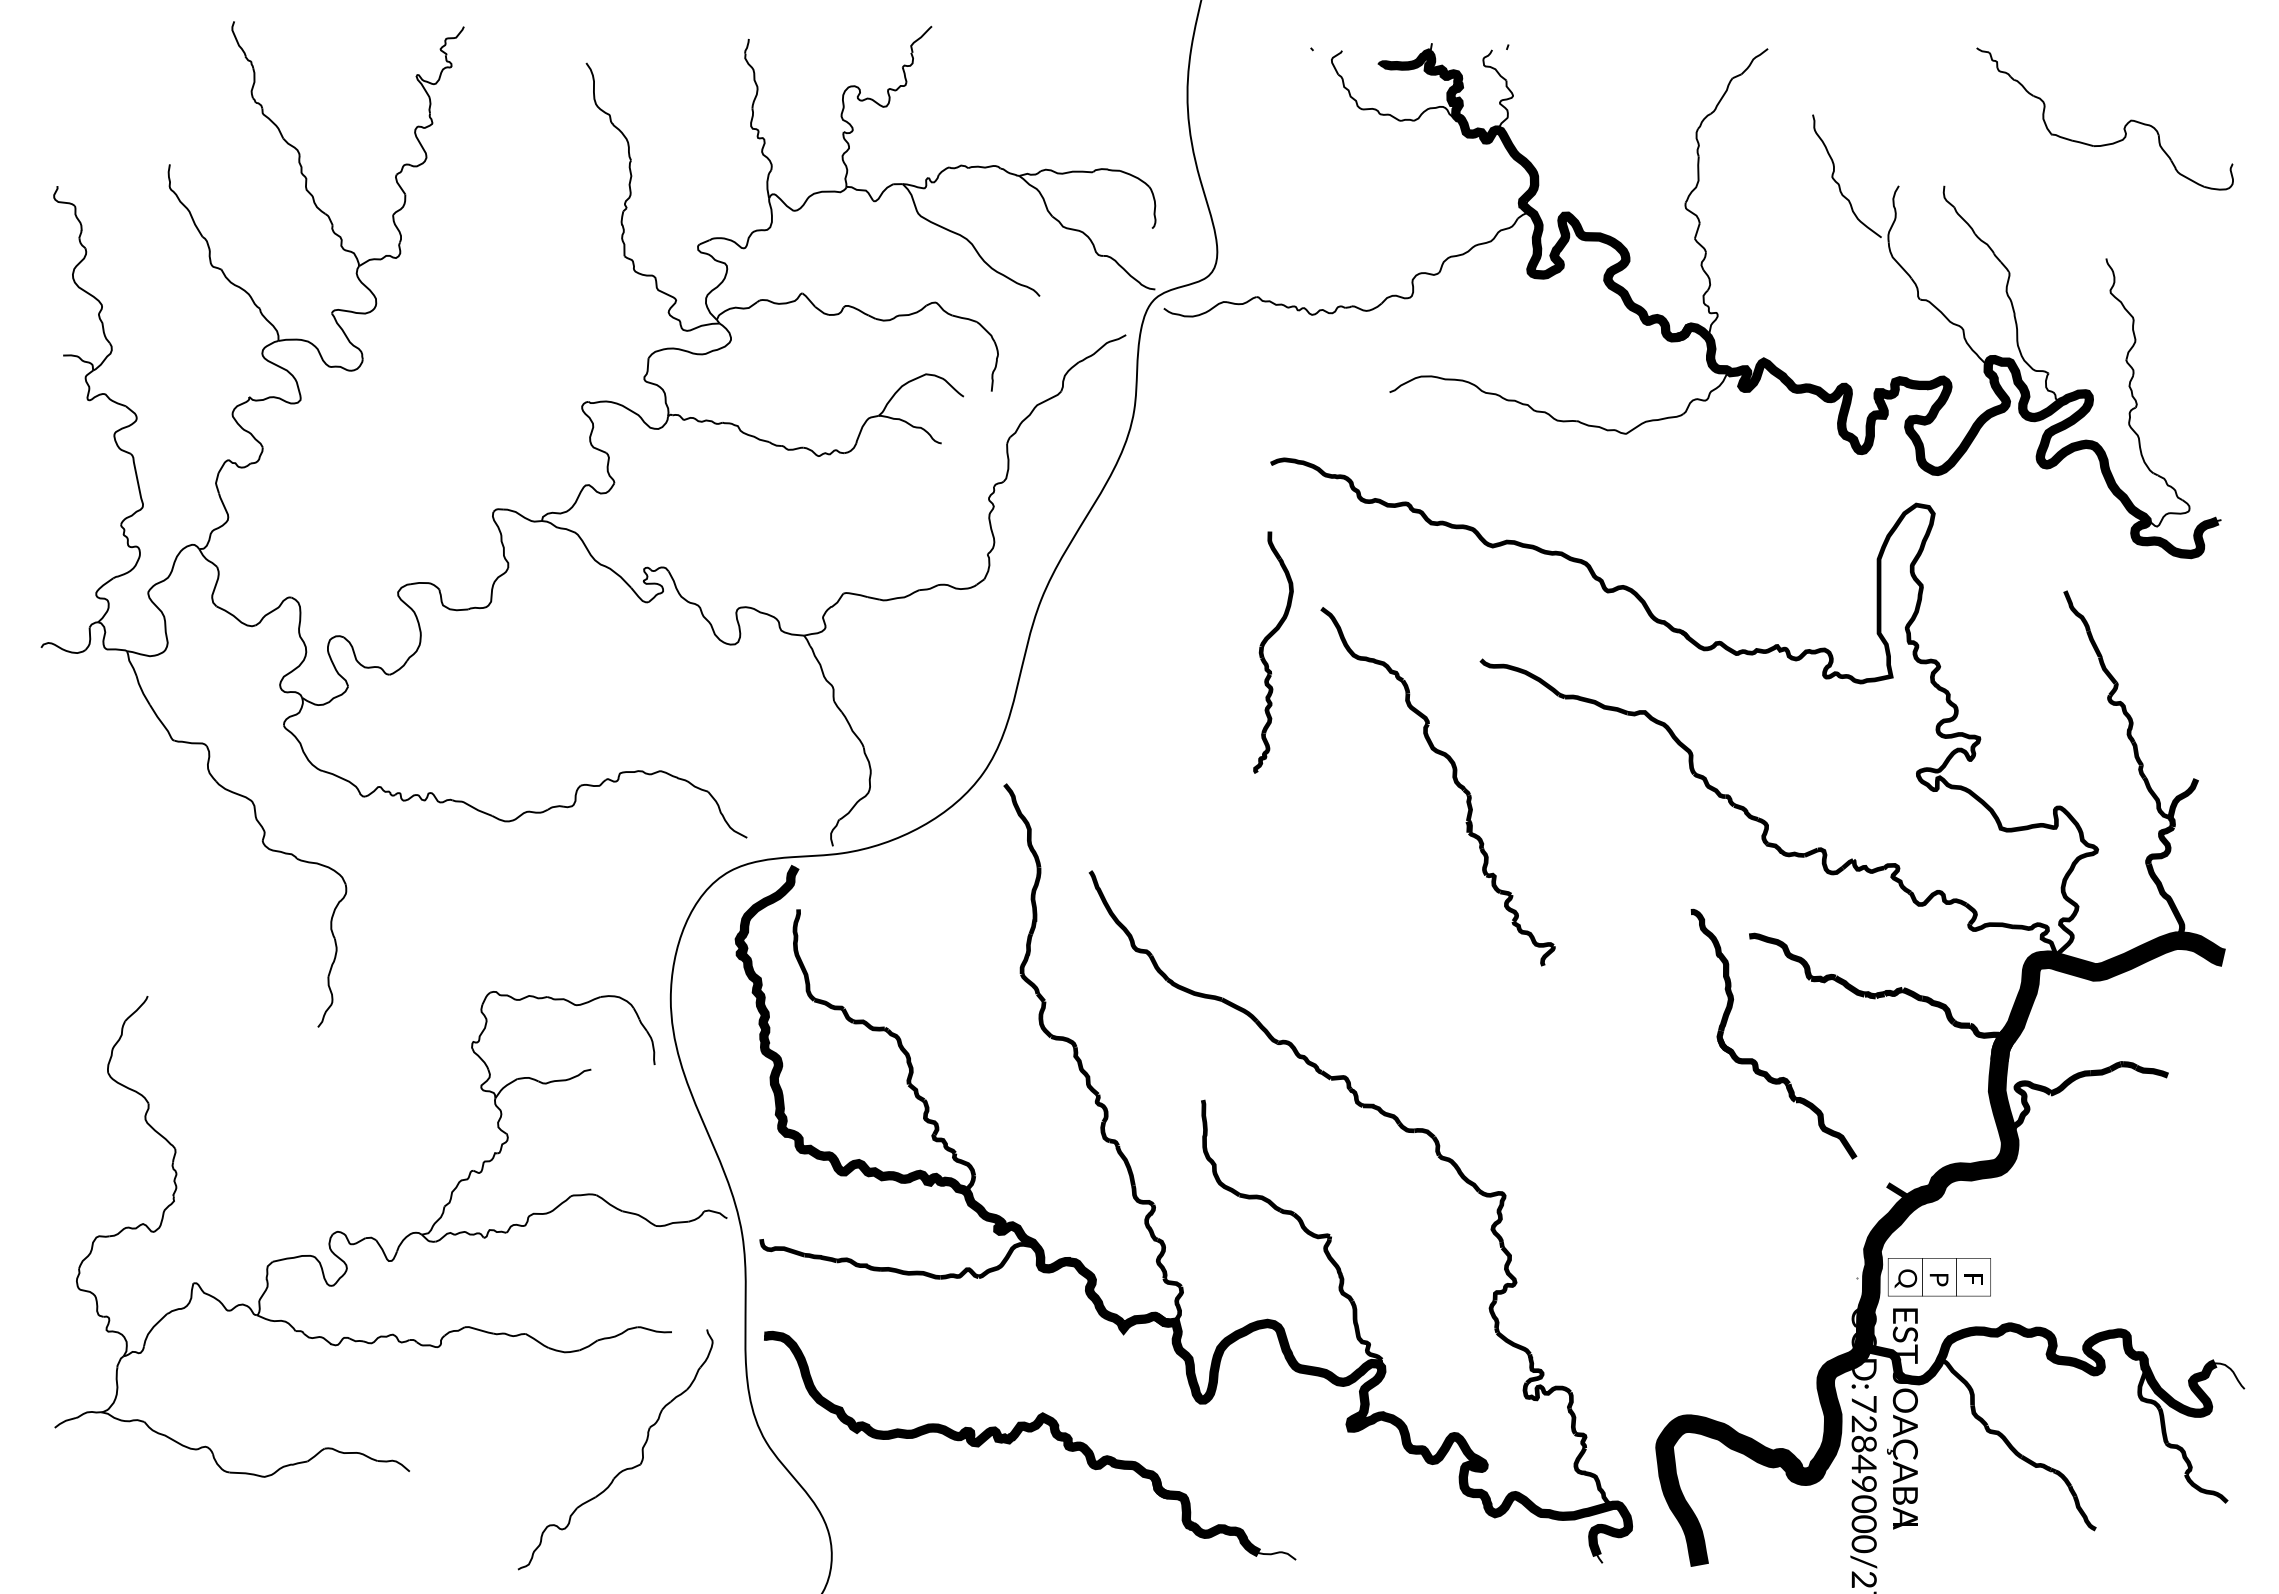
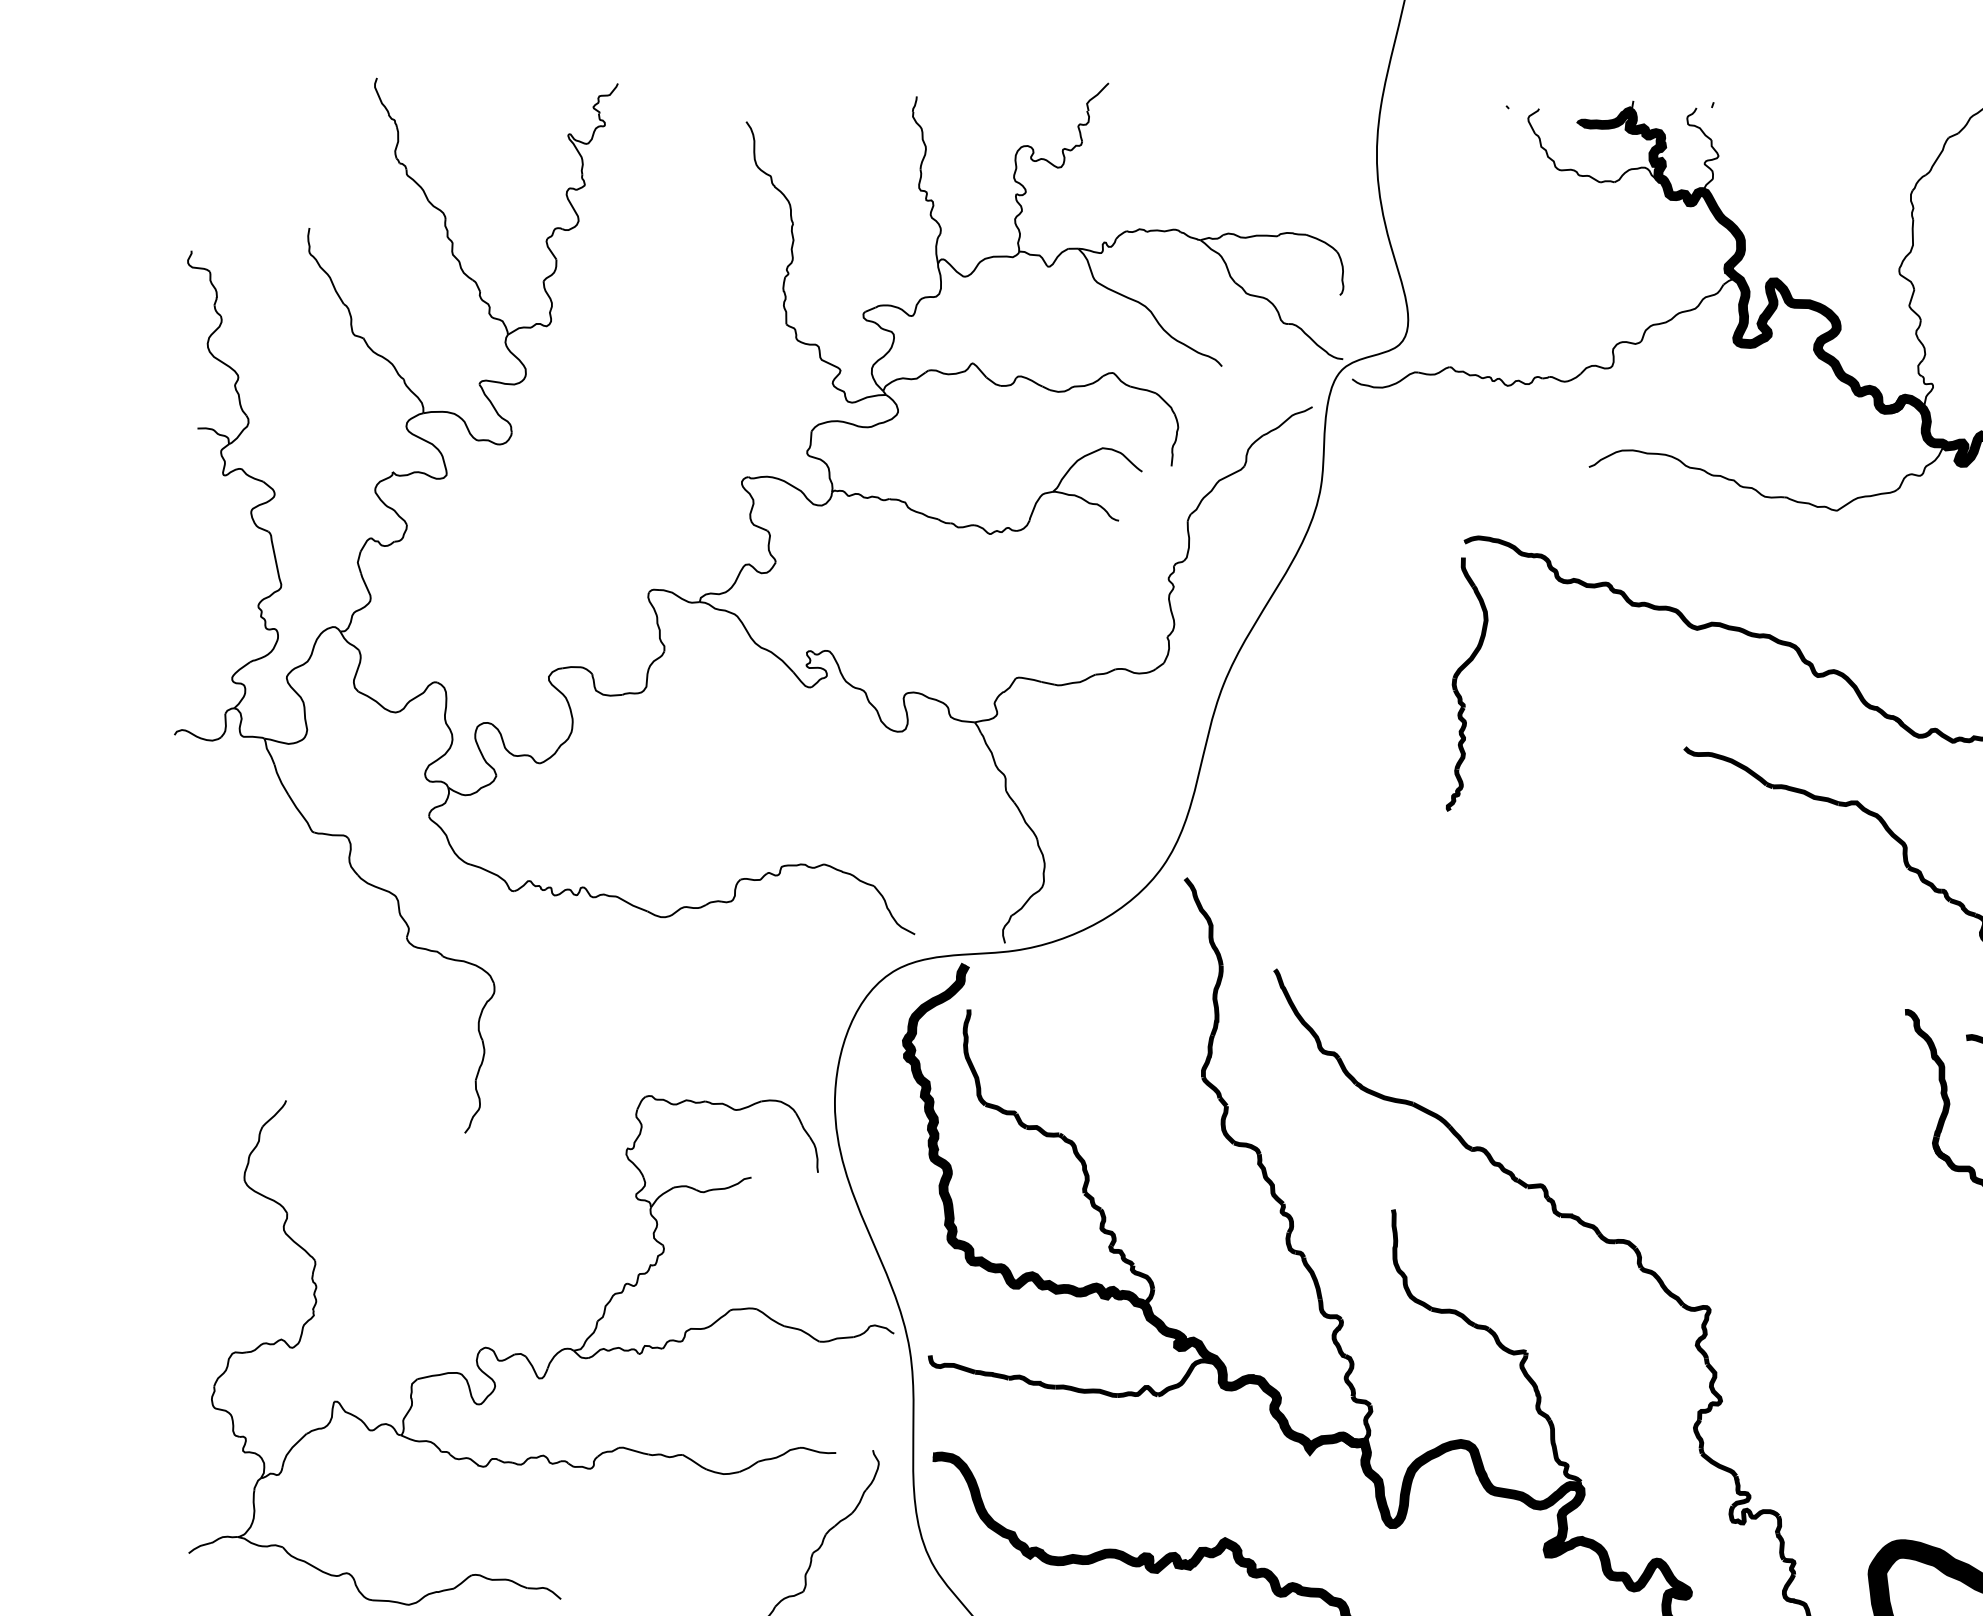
part: (1264, 656) -> (1457, 688), moved
part: (1453, 781) -> (1655, 875), removed

